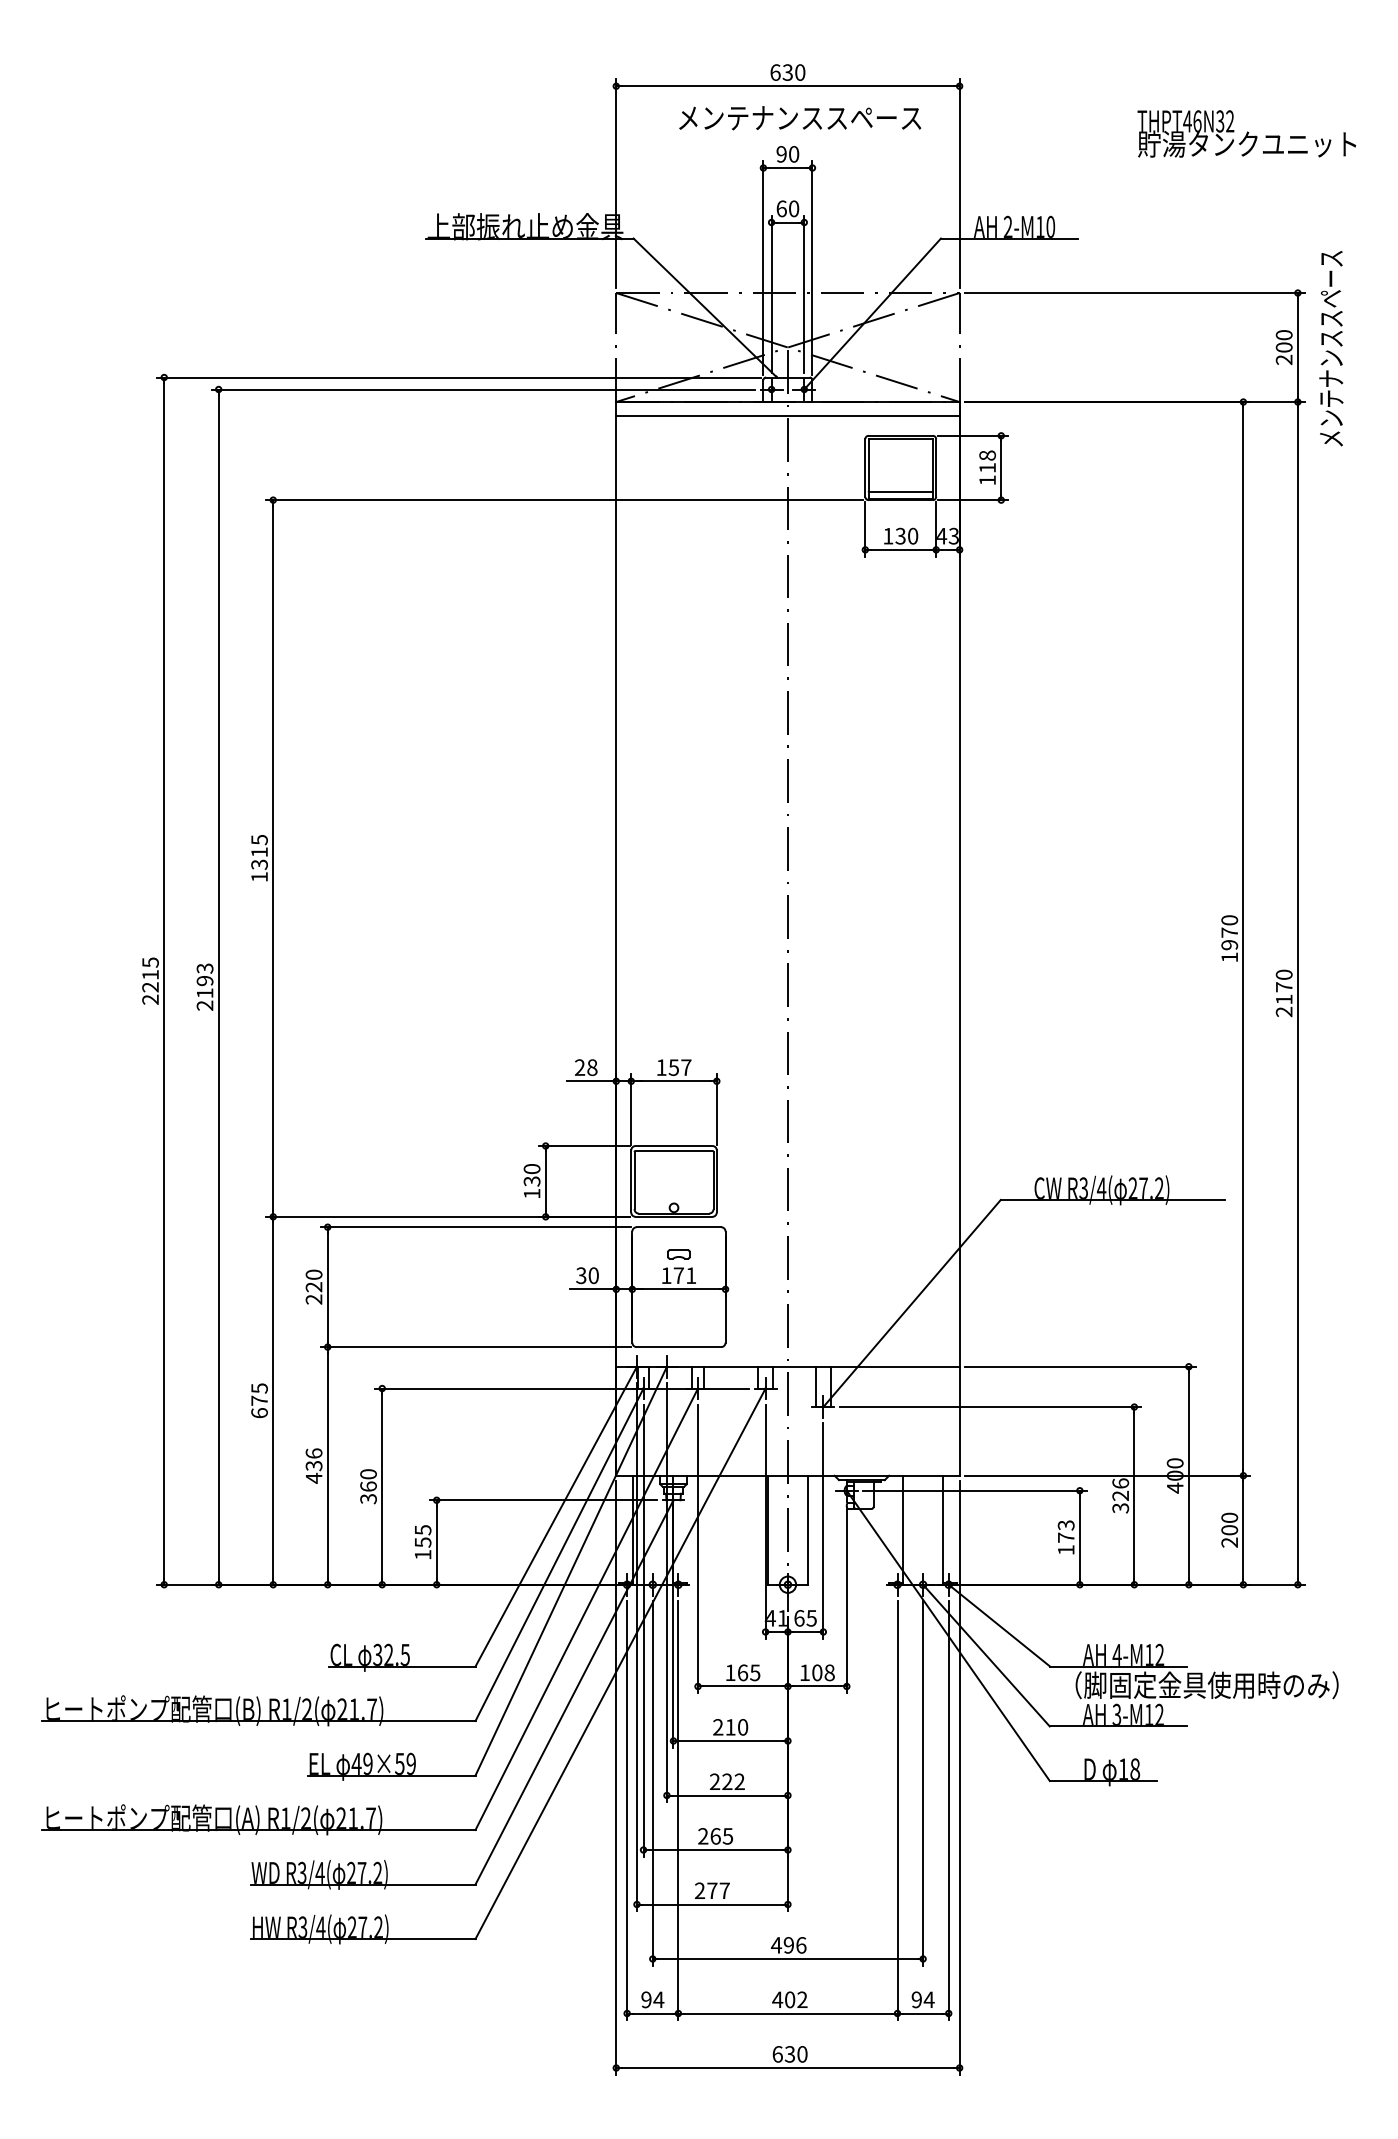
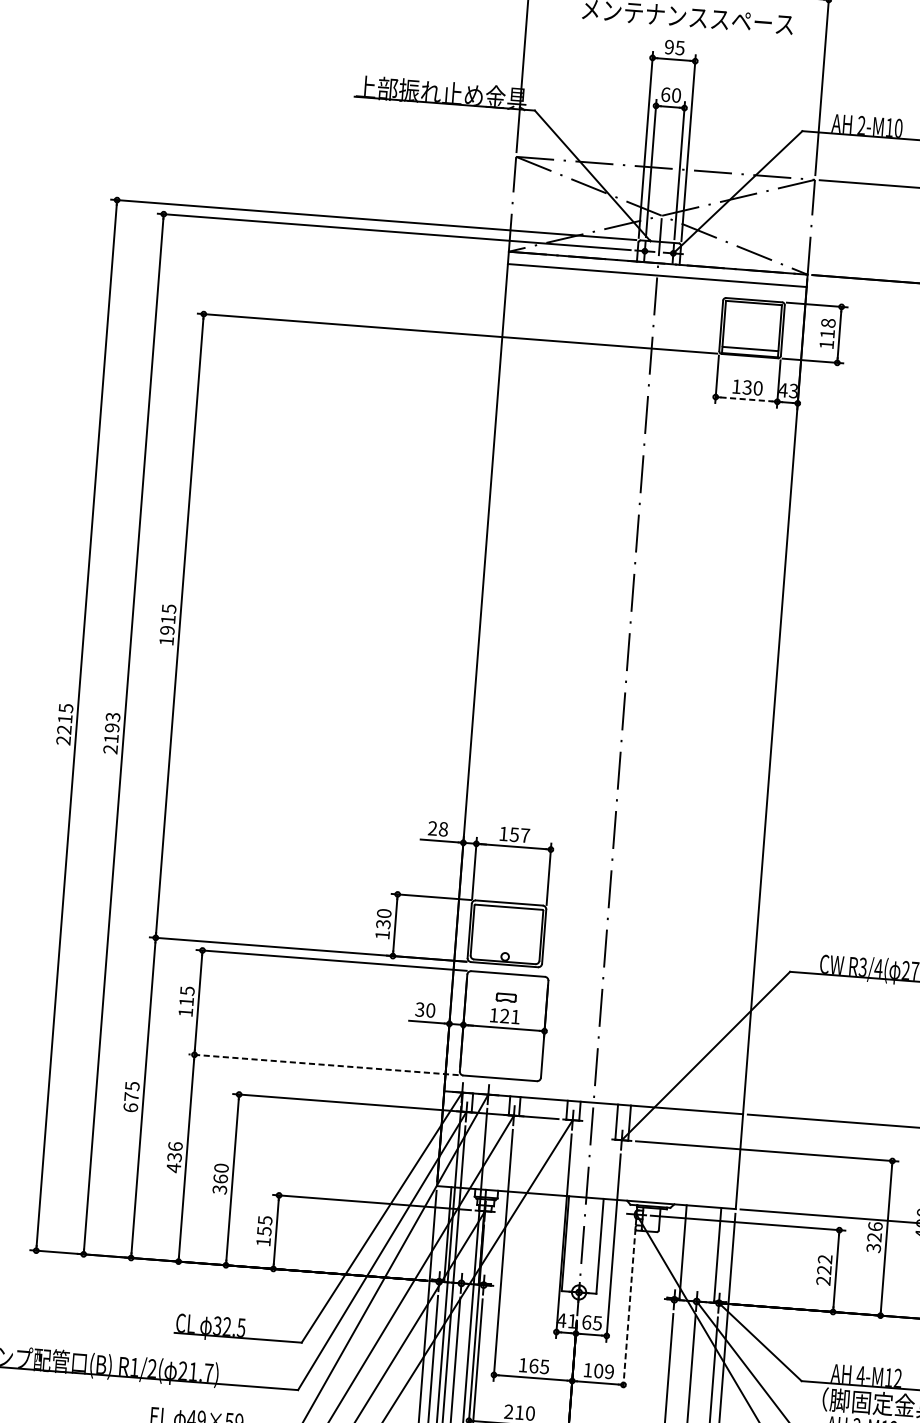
text: (793, 154) -> (679, 48), 90 -> 95
line: (900, 549) -> (746, 399), solid -> dashed
text: (259, 864) -> (167, 630), 1315 -> 1915
text: (678, 1275) -> (504, 1015), 171 -> 121
text: (313, 1286) -> (186, 1001), 220 -> 115
line: (475, 1347) -> (323, 1065), solid -> dashed
text: (1065, 1537) -> (823, 1269), 173 -> 222
line: (846, 1600) -> (628, 1310), solid -> dashed
text: (829, 1672) -> (609, 1371), 108 -> 109

